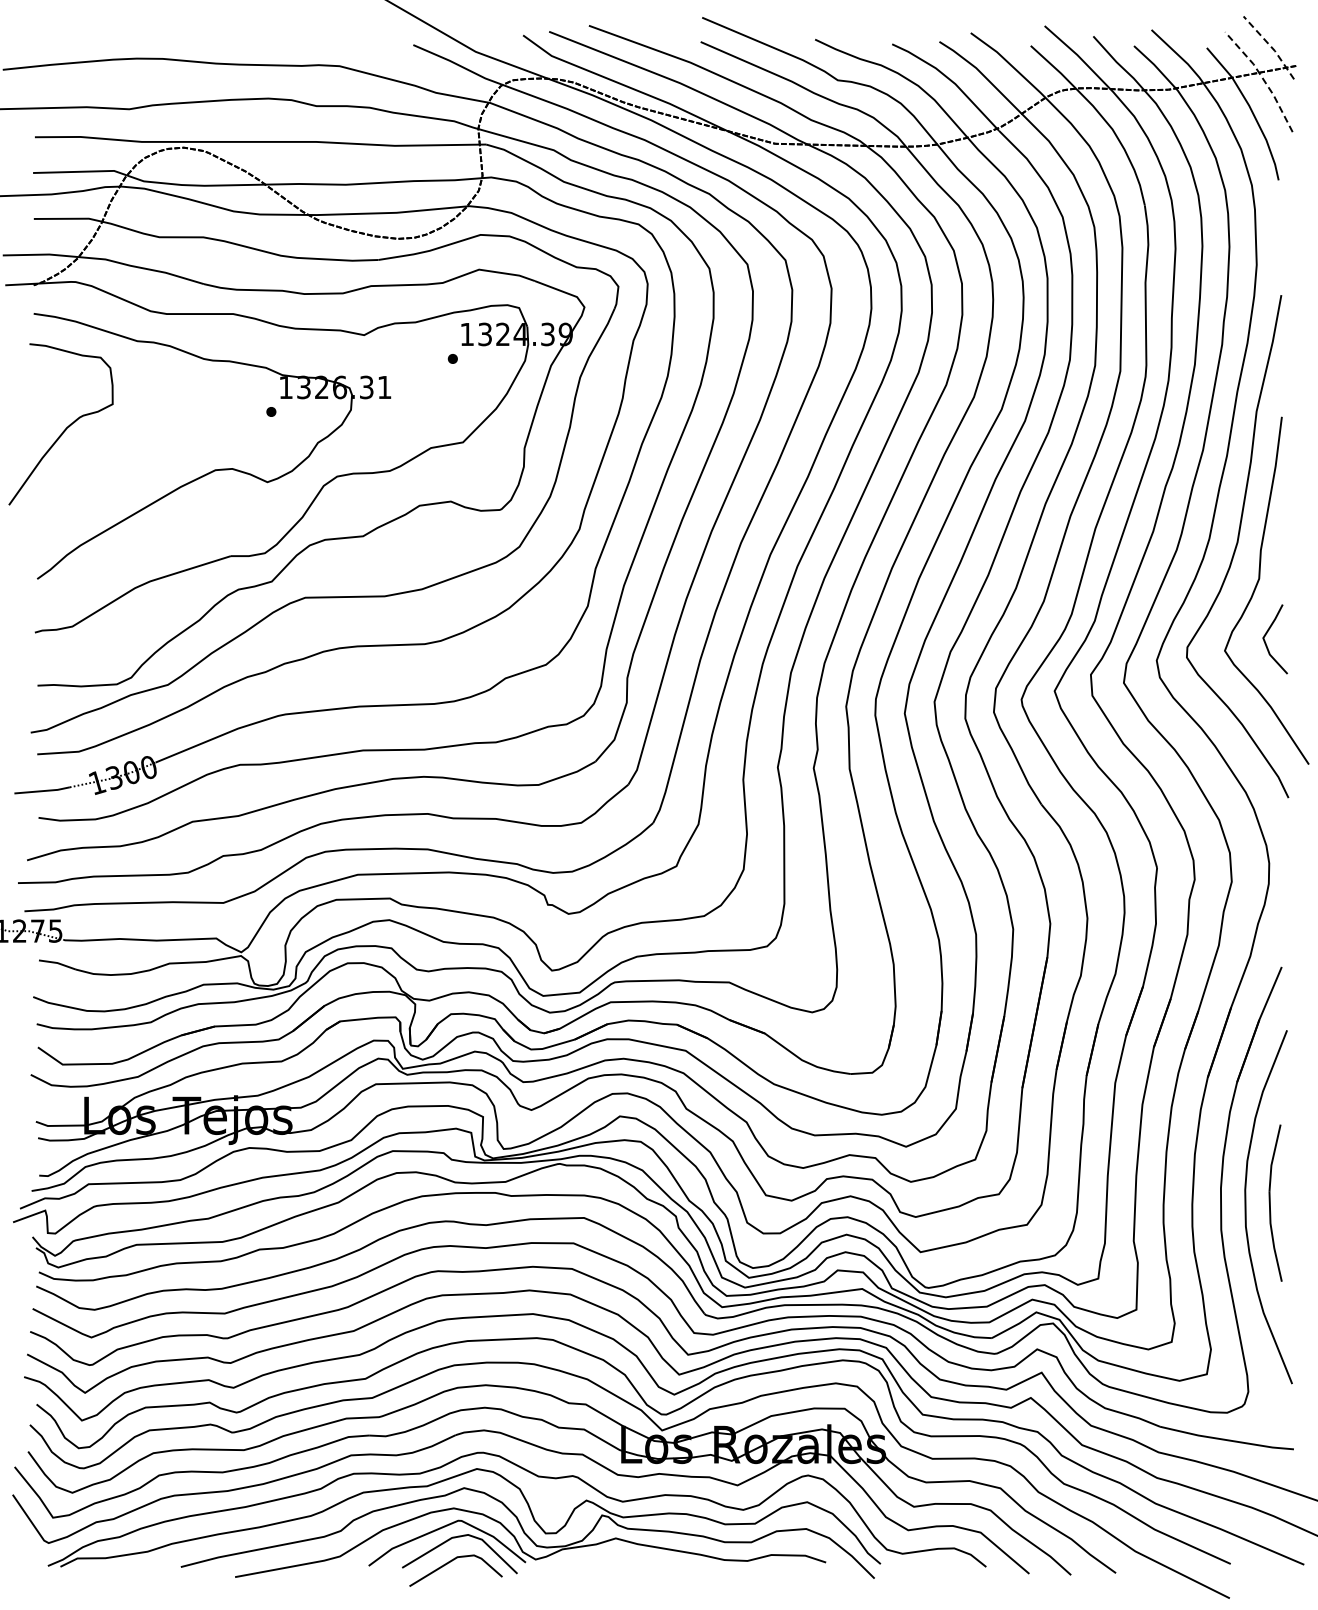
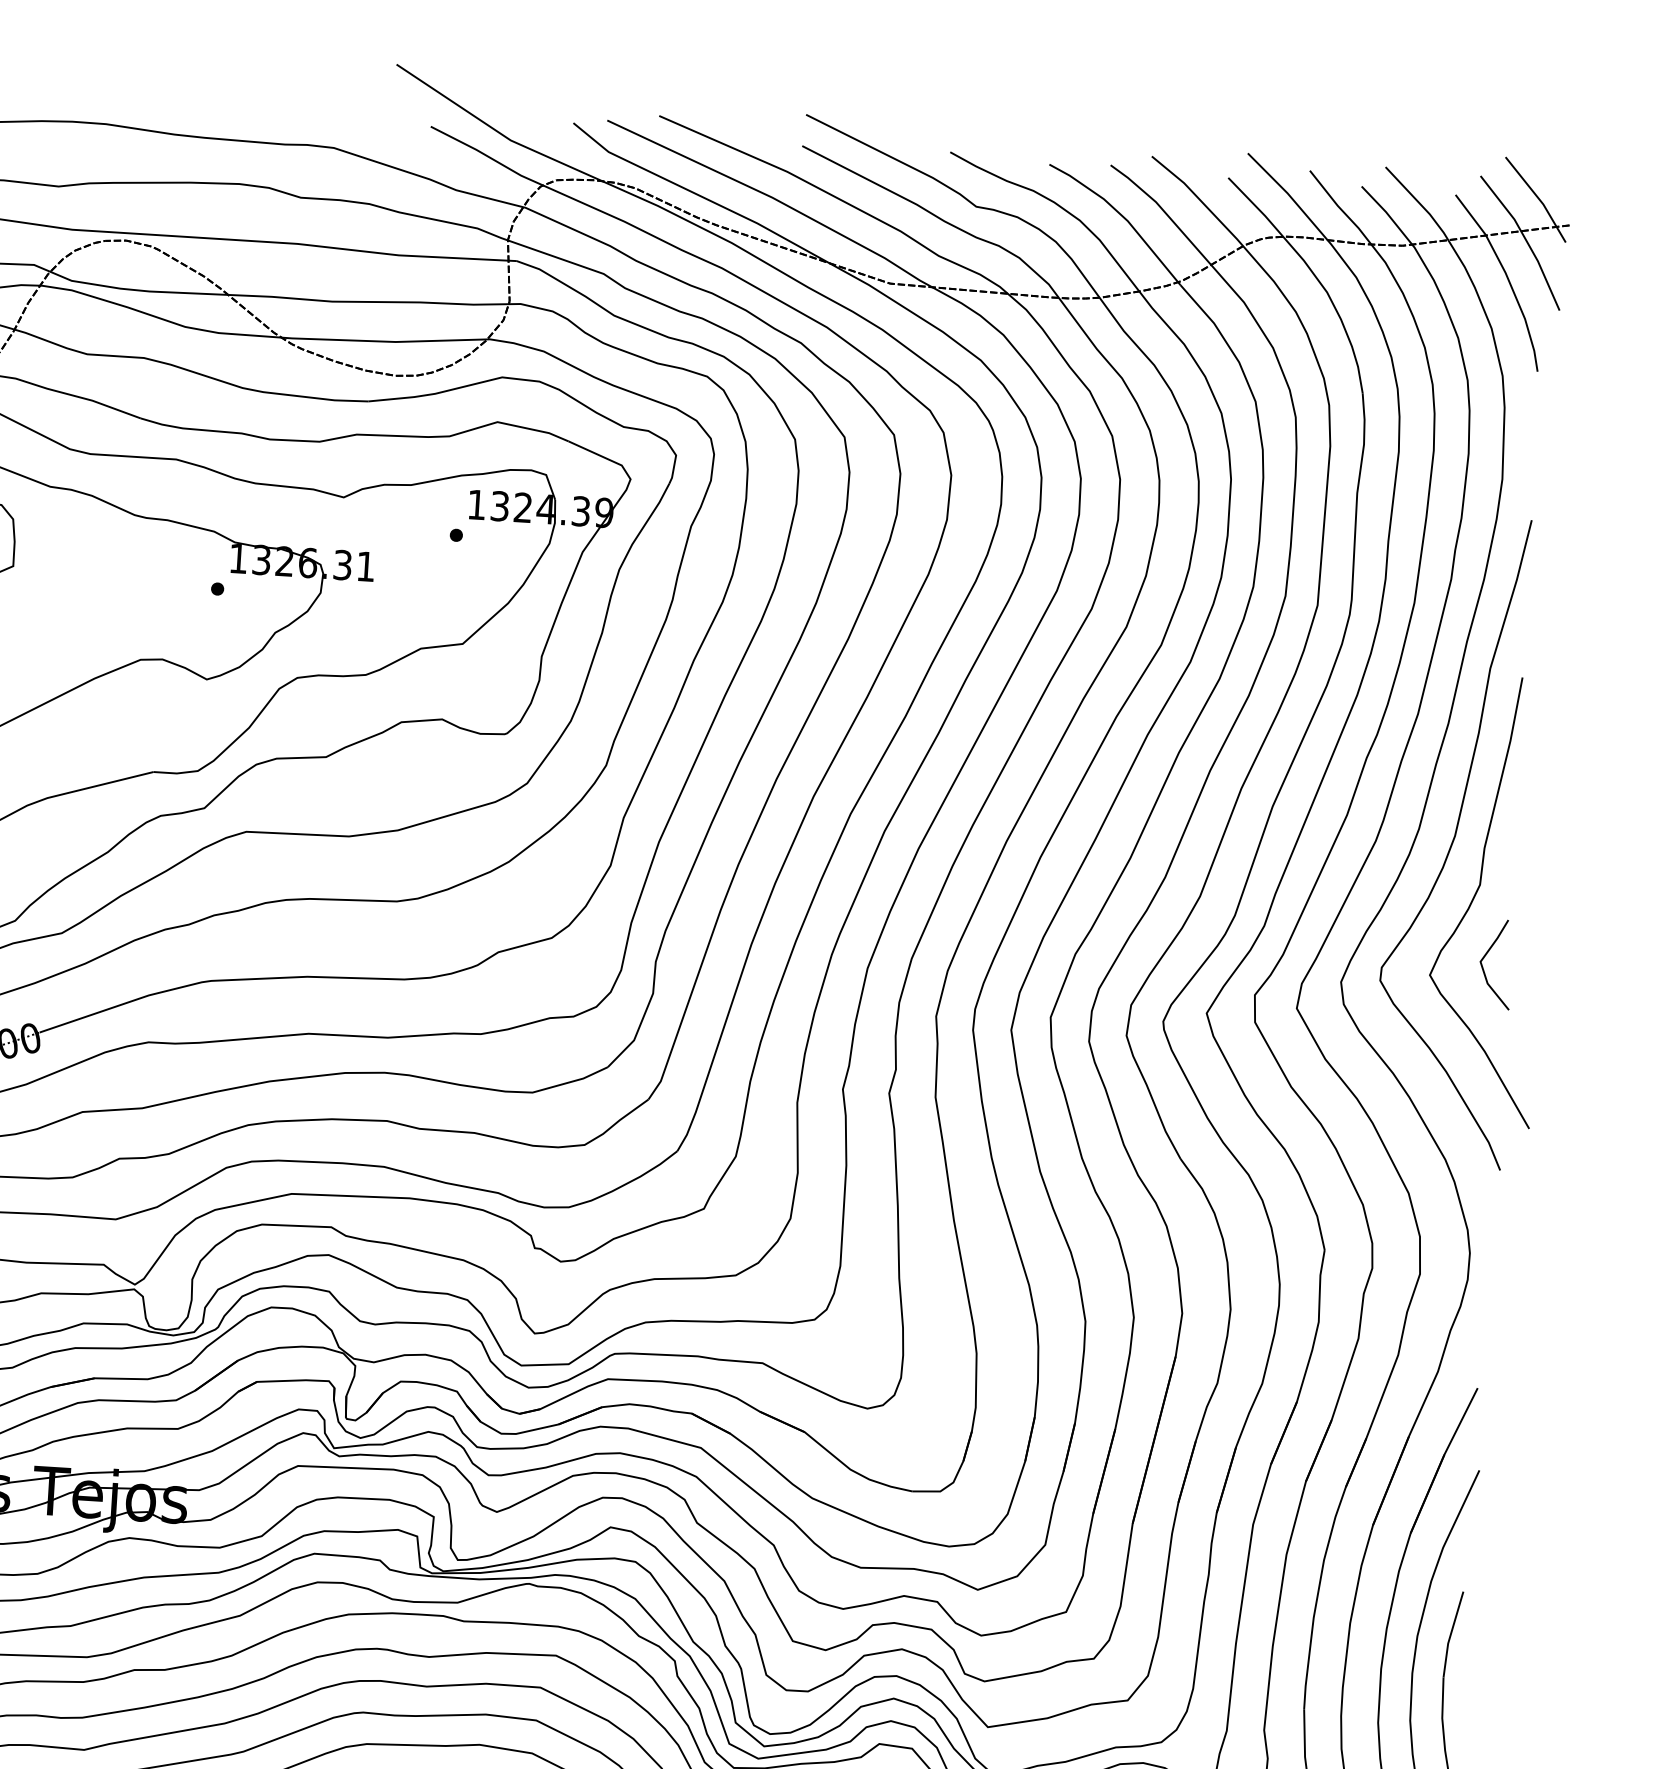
line: (1270, 46) -> (1537, 198), dashed -> solid
line: (1263, 79) -> (1526, 240), dashed -> solid

